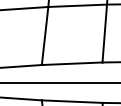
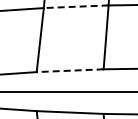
line: (77, 5) -> (75, 6), solid -> dashed
line: (71, 63) -> (69, 70), solid -> dashed

